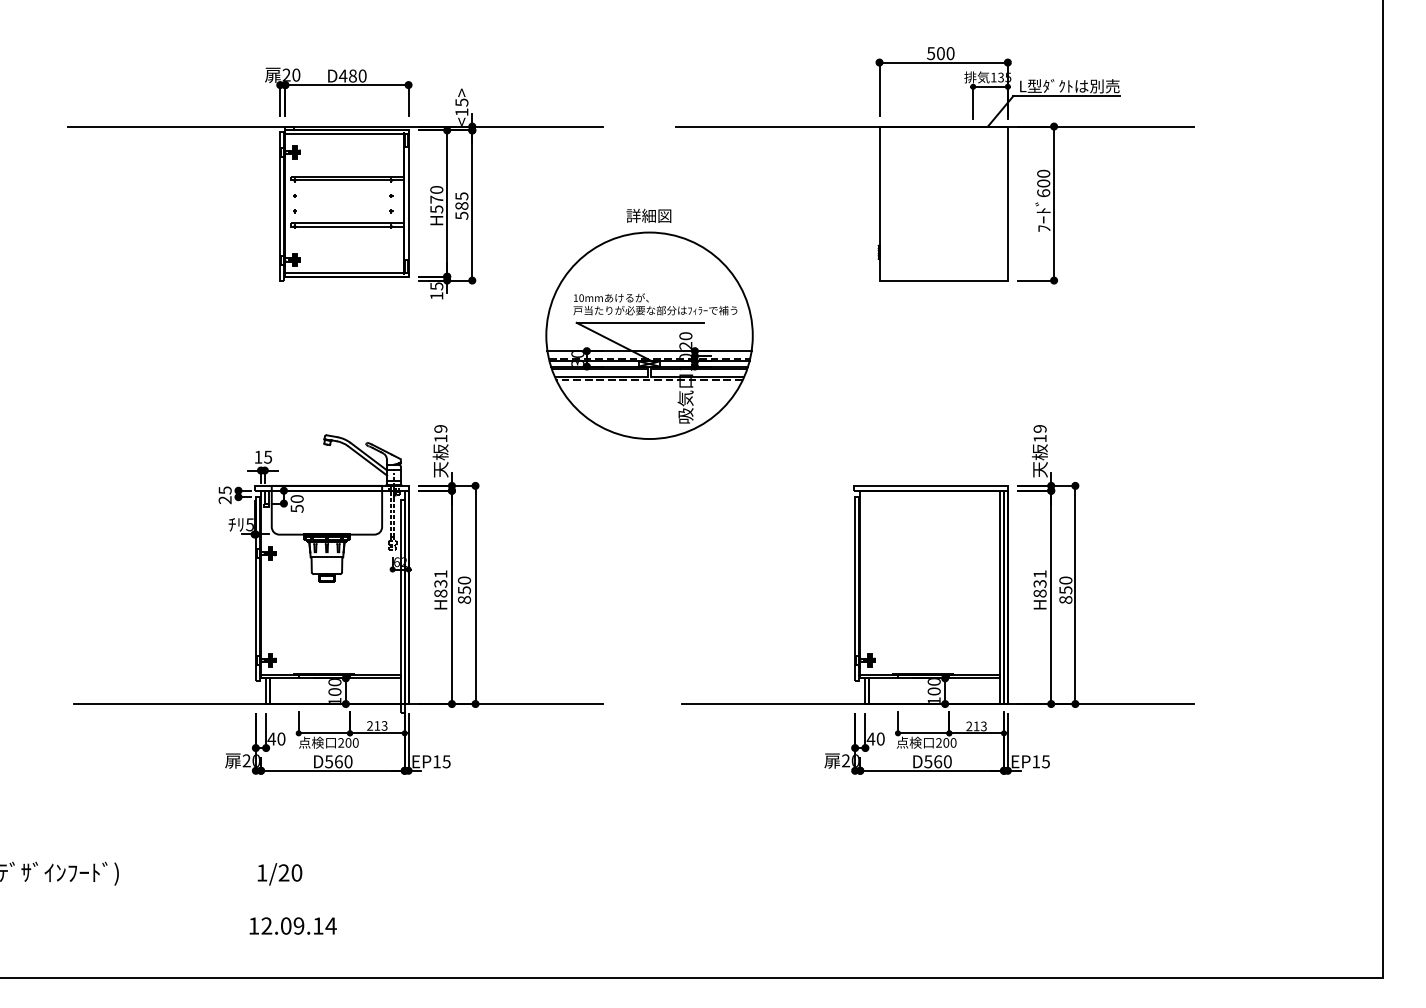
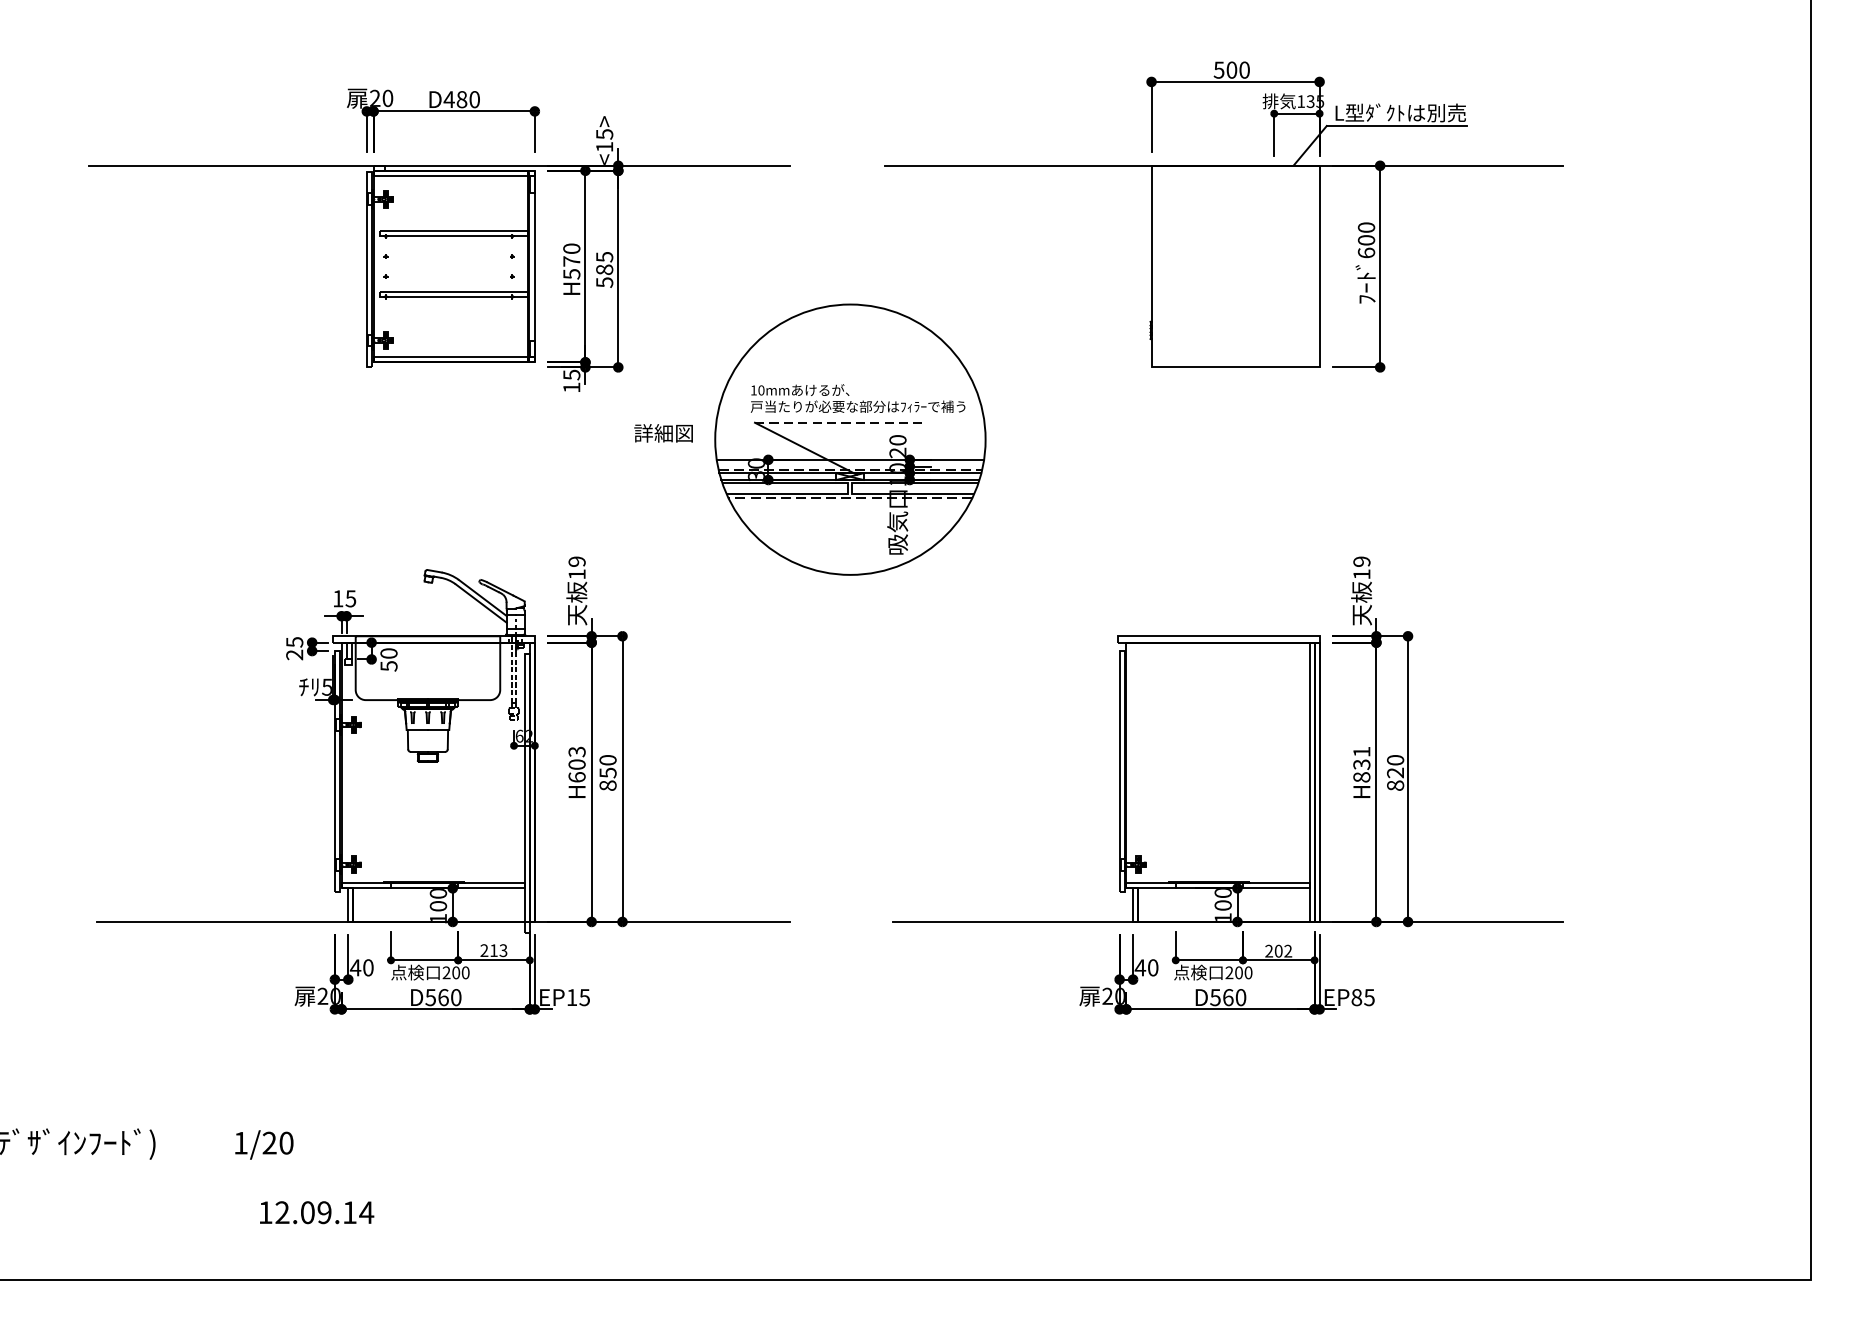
text: (648, 215) -> (663, 432), moved
line: (640, 322) -> (838, 422), solid -> dashed
text: (440, 583) -> (576, 764), H831 -> H603
text: (1065, 590) -> (1395, 773), 850 -> 820
text: (979, 726) -> (1282, 951), 213 -> 202
text: (1036, 761) -> (1357, 997), EP15 -> EP85
text: (279, 874) -> (263, 1145), moved
text: (292, 925) -> (316, 1211), moved

